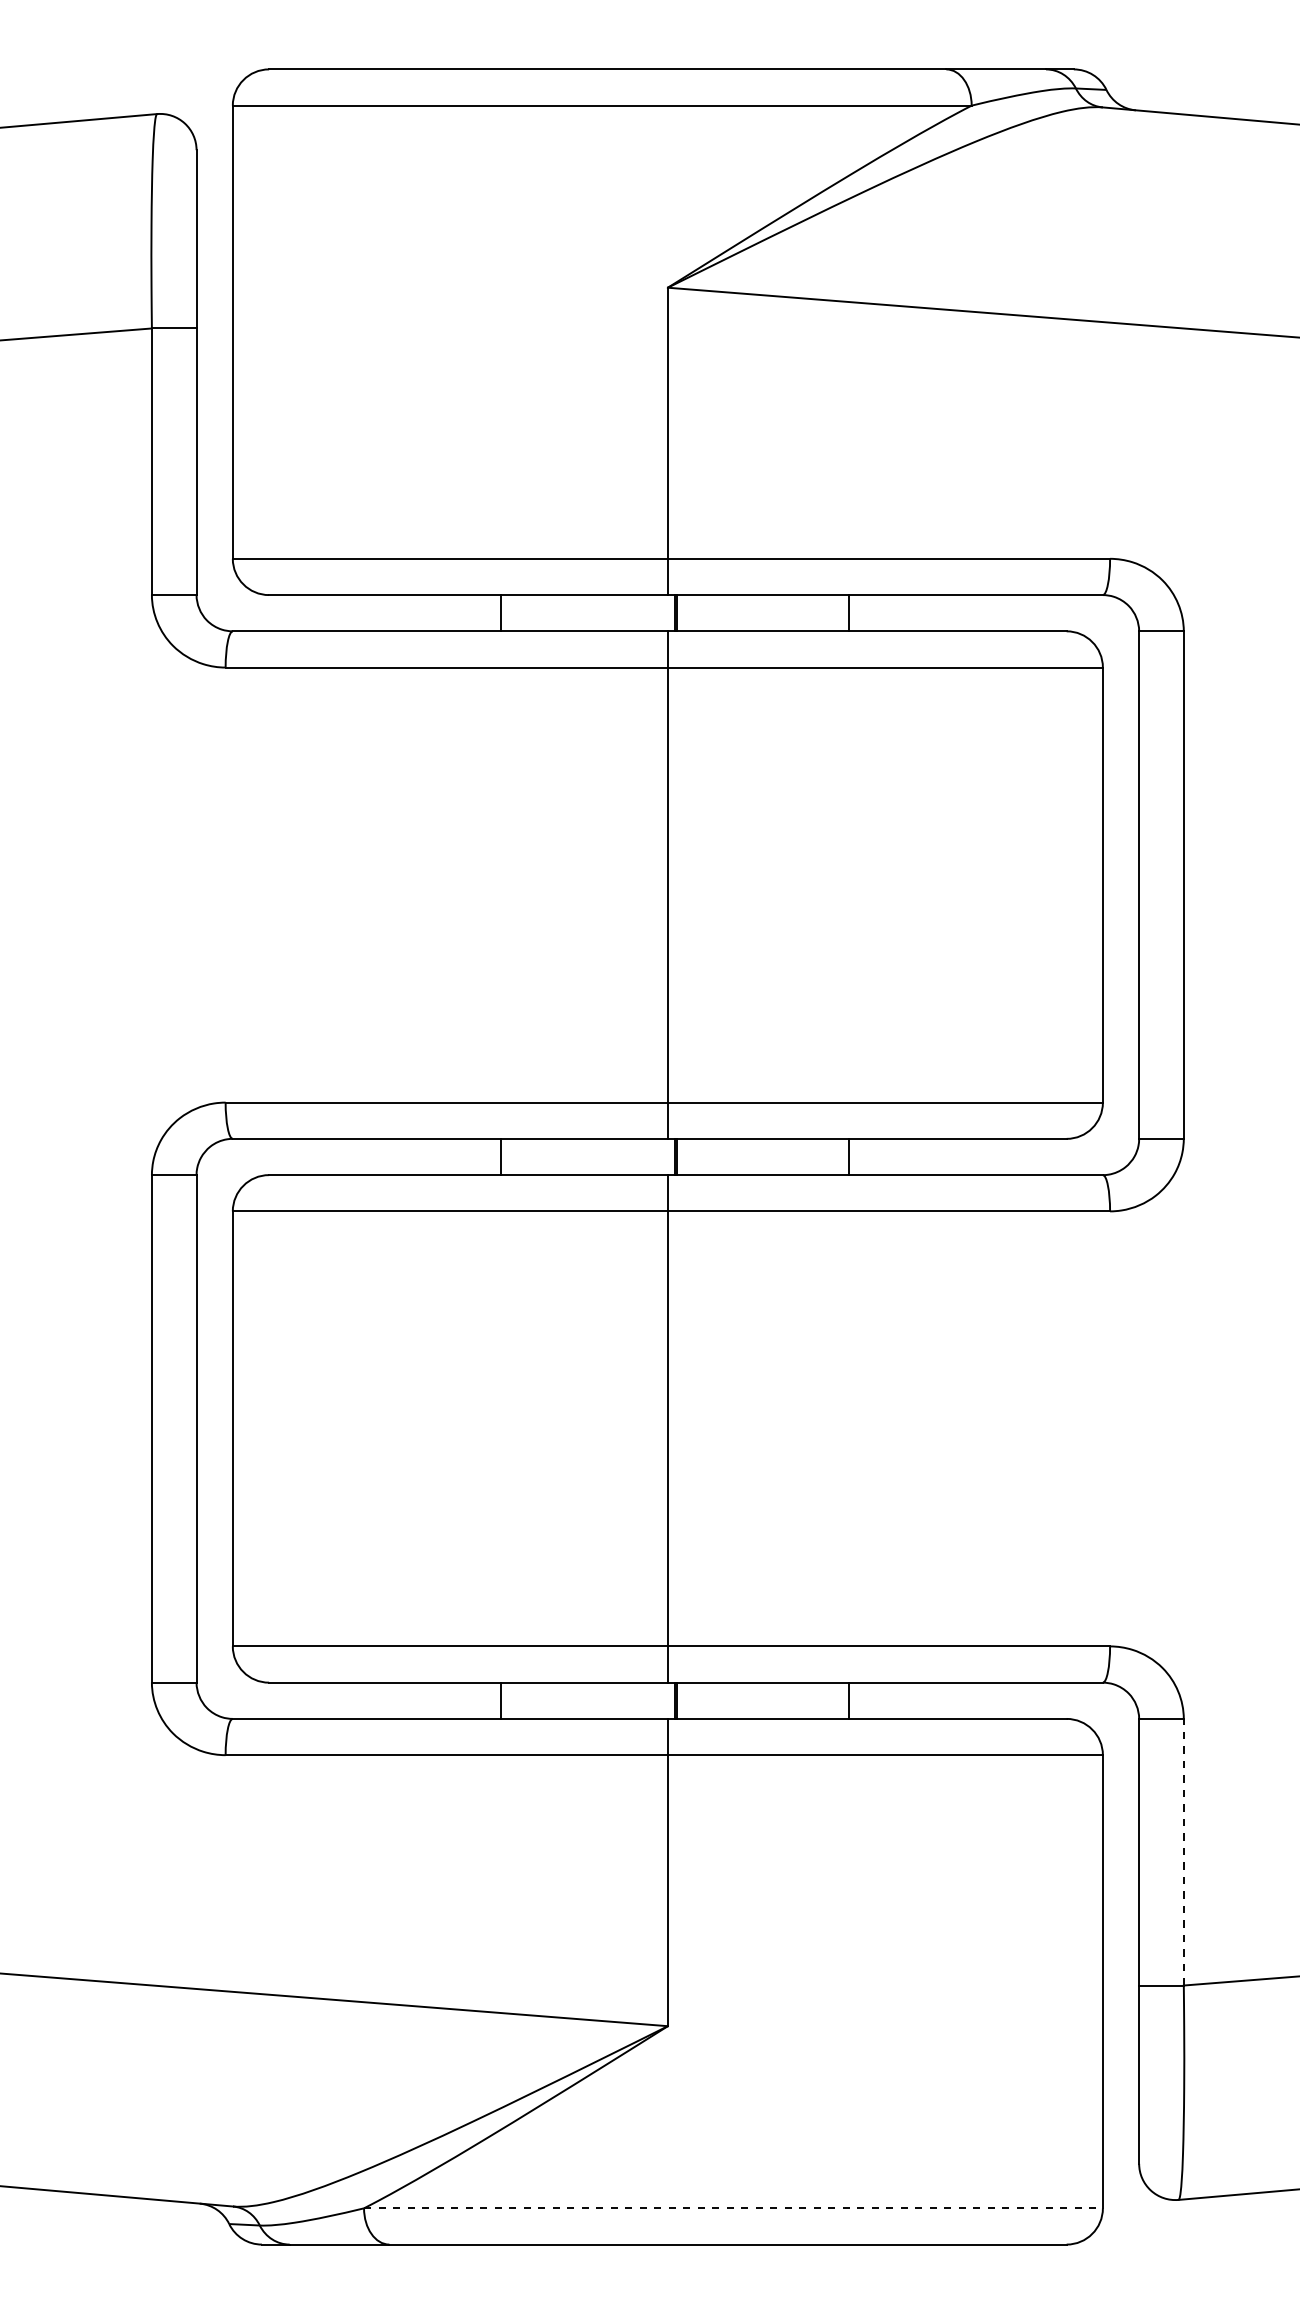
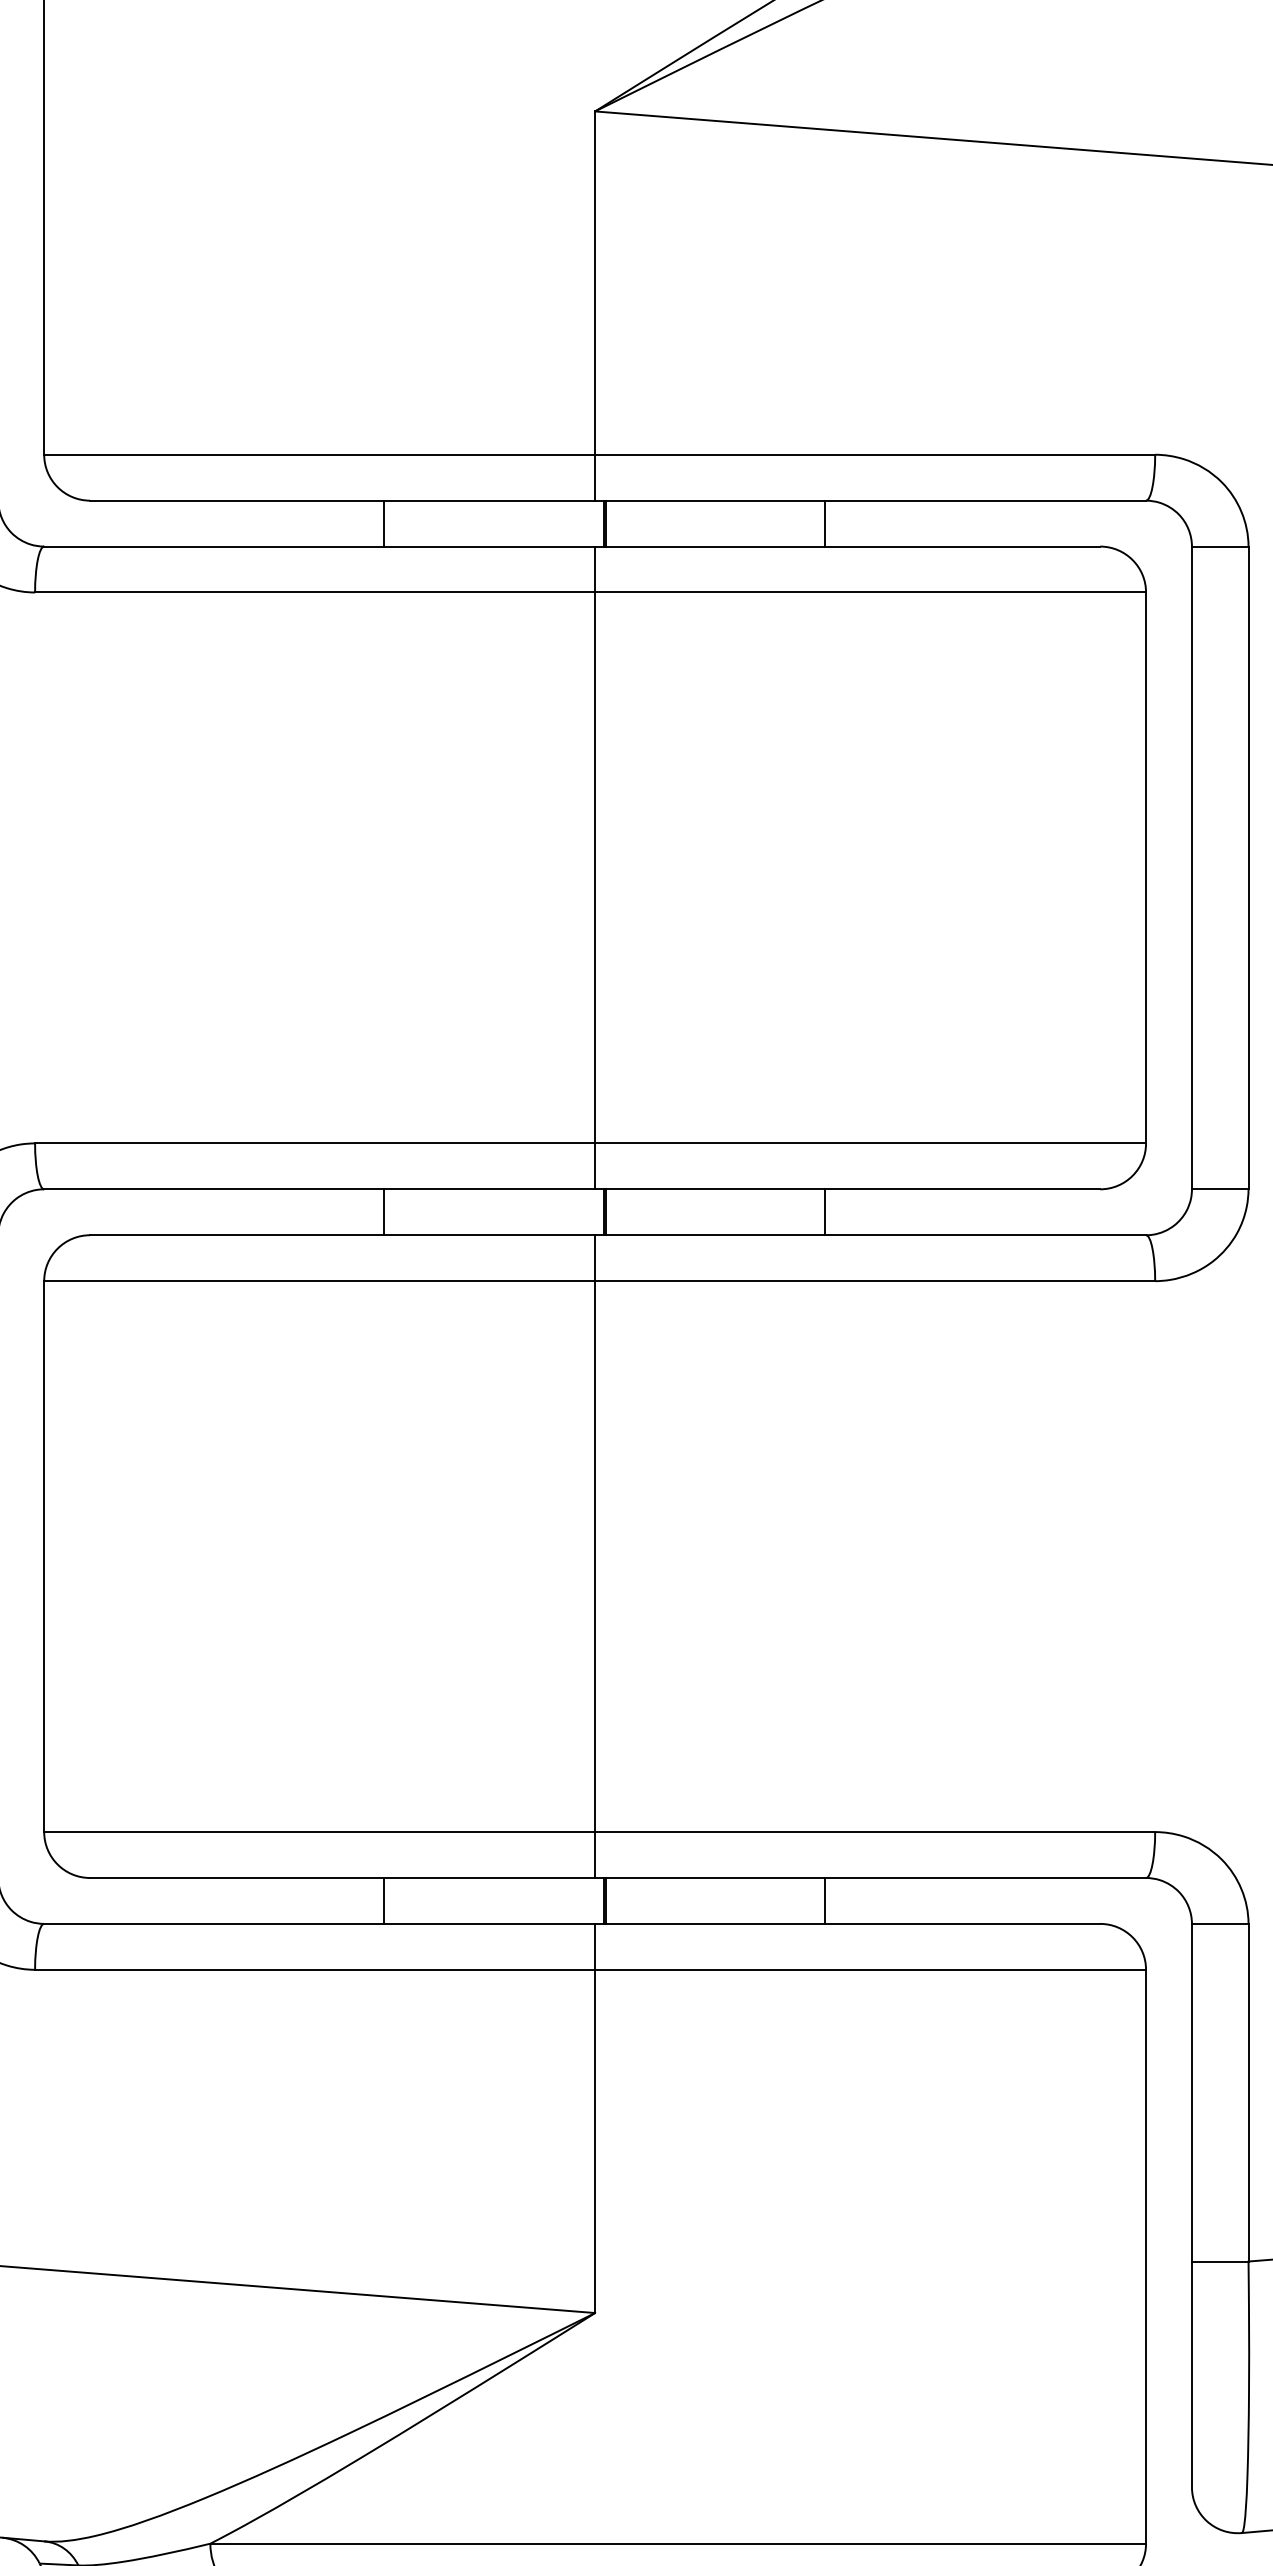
line: (1183, 1851) -> (1248, 2091), dashed -> solid
line: (733, 2208) -> (678, 2543), dashed -> solid

